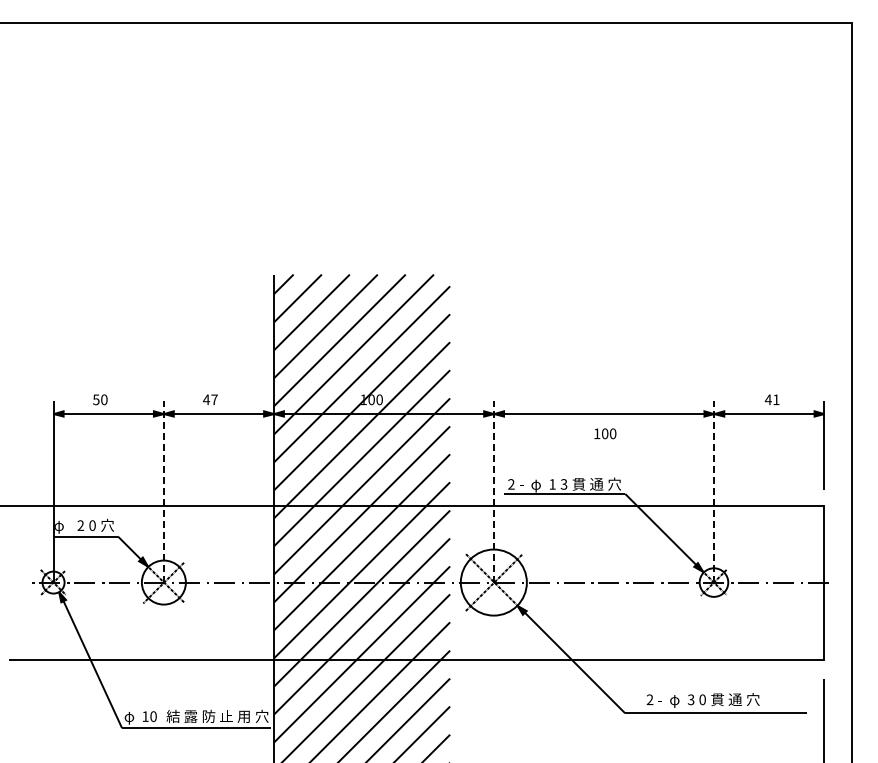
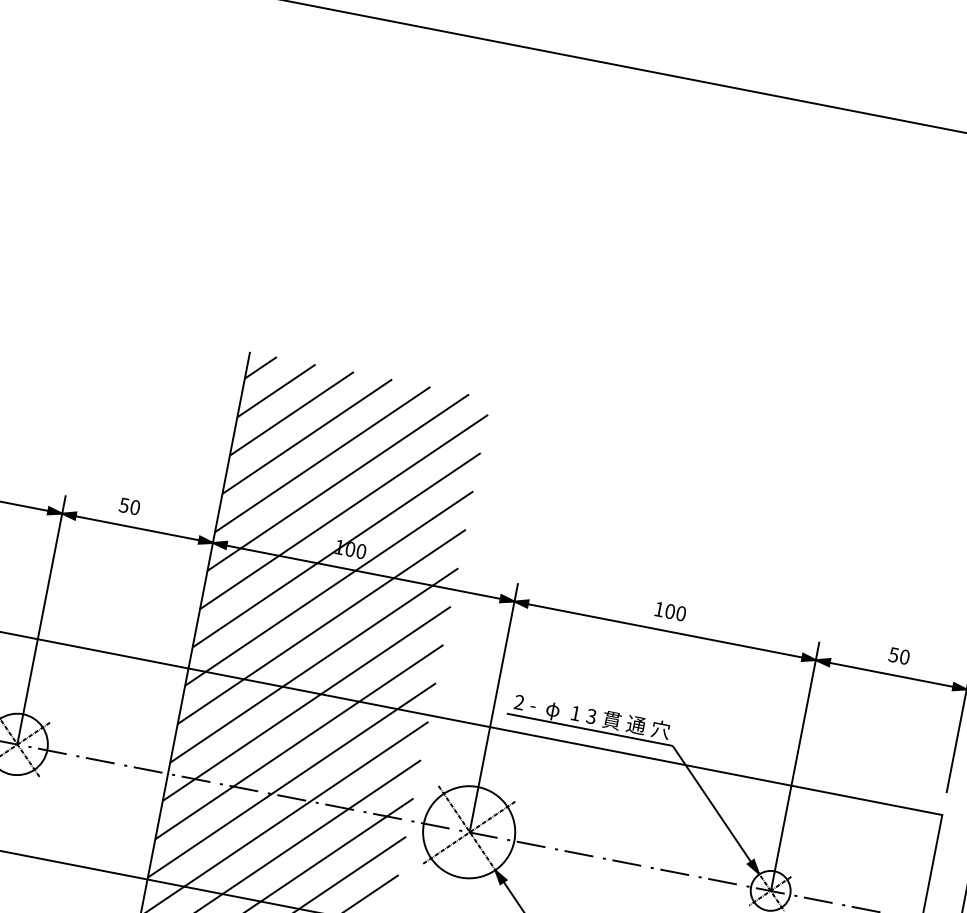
text: (210, 399) -> (129, 506), 47 -> 50
text: (771, 399) -> (898, 655), 41 -> 50
text: (605, 433) -> (670, 611), moved
line: (164, 491) -> (42, 619), dashed -> solid
line: (494, 491) -> (494, 707), dashed -> solid
line: (714, 491) -> (795, 766), dashed -> solid

